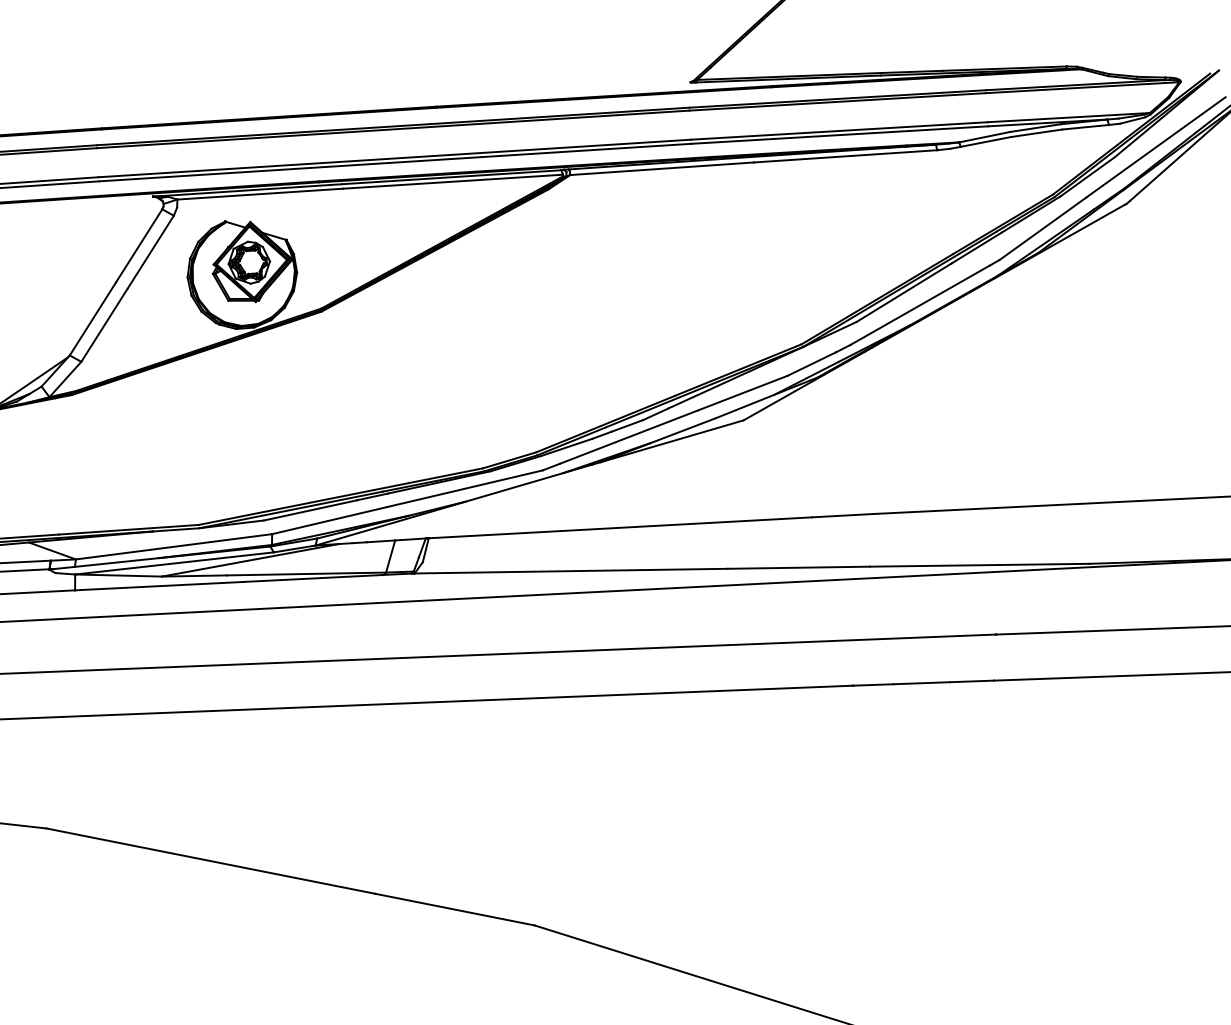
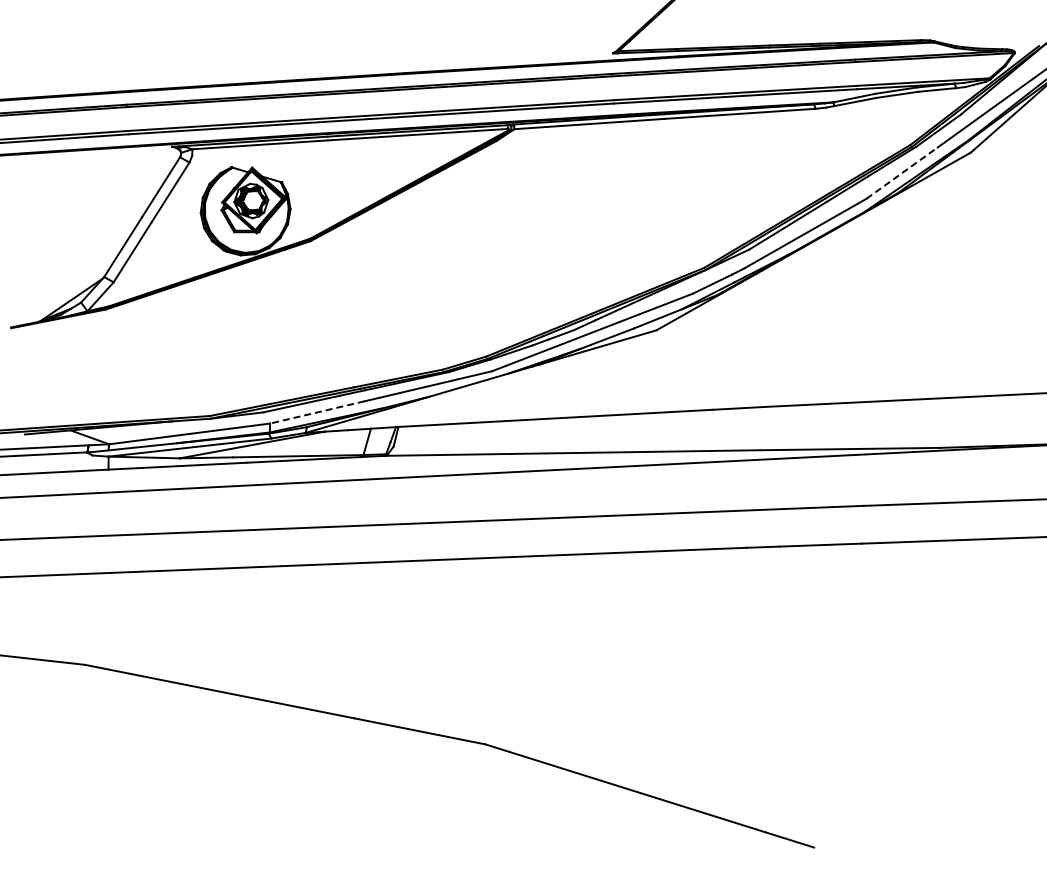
line: (1043, 229) -> (902, 173), solid -> dashed
line: (329, 520) -> (317, 412), solid -> dashed

